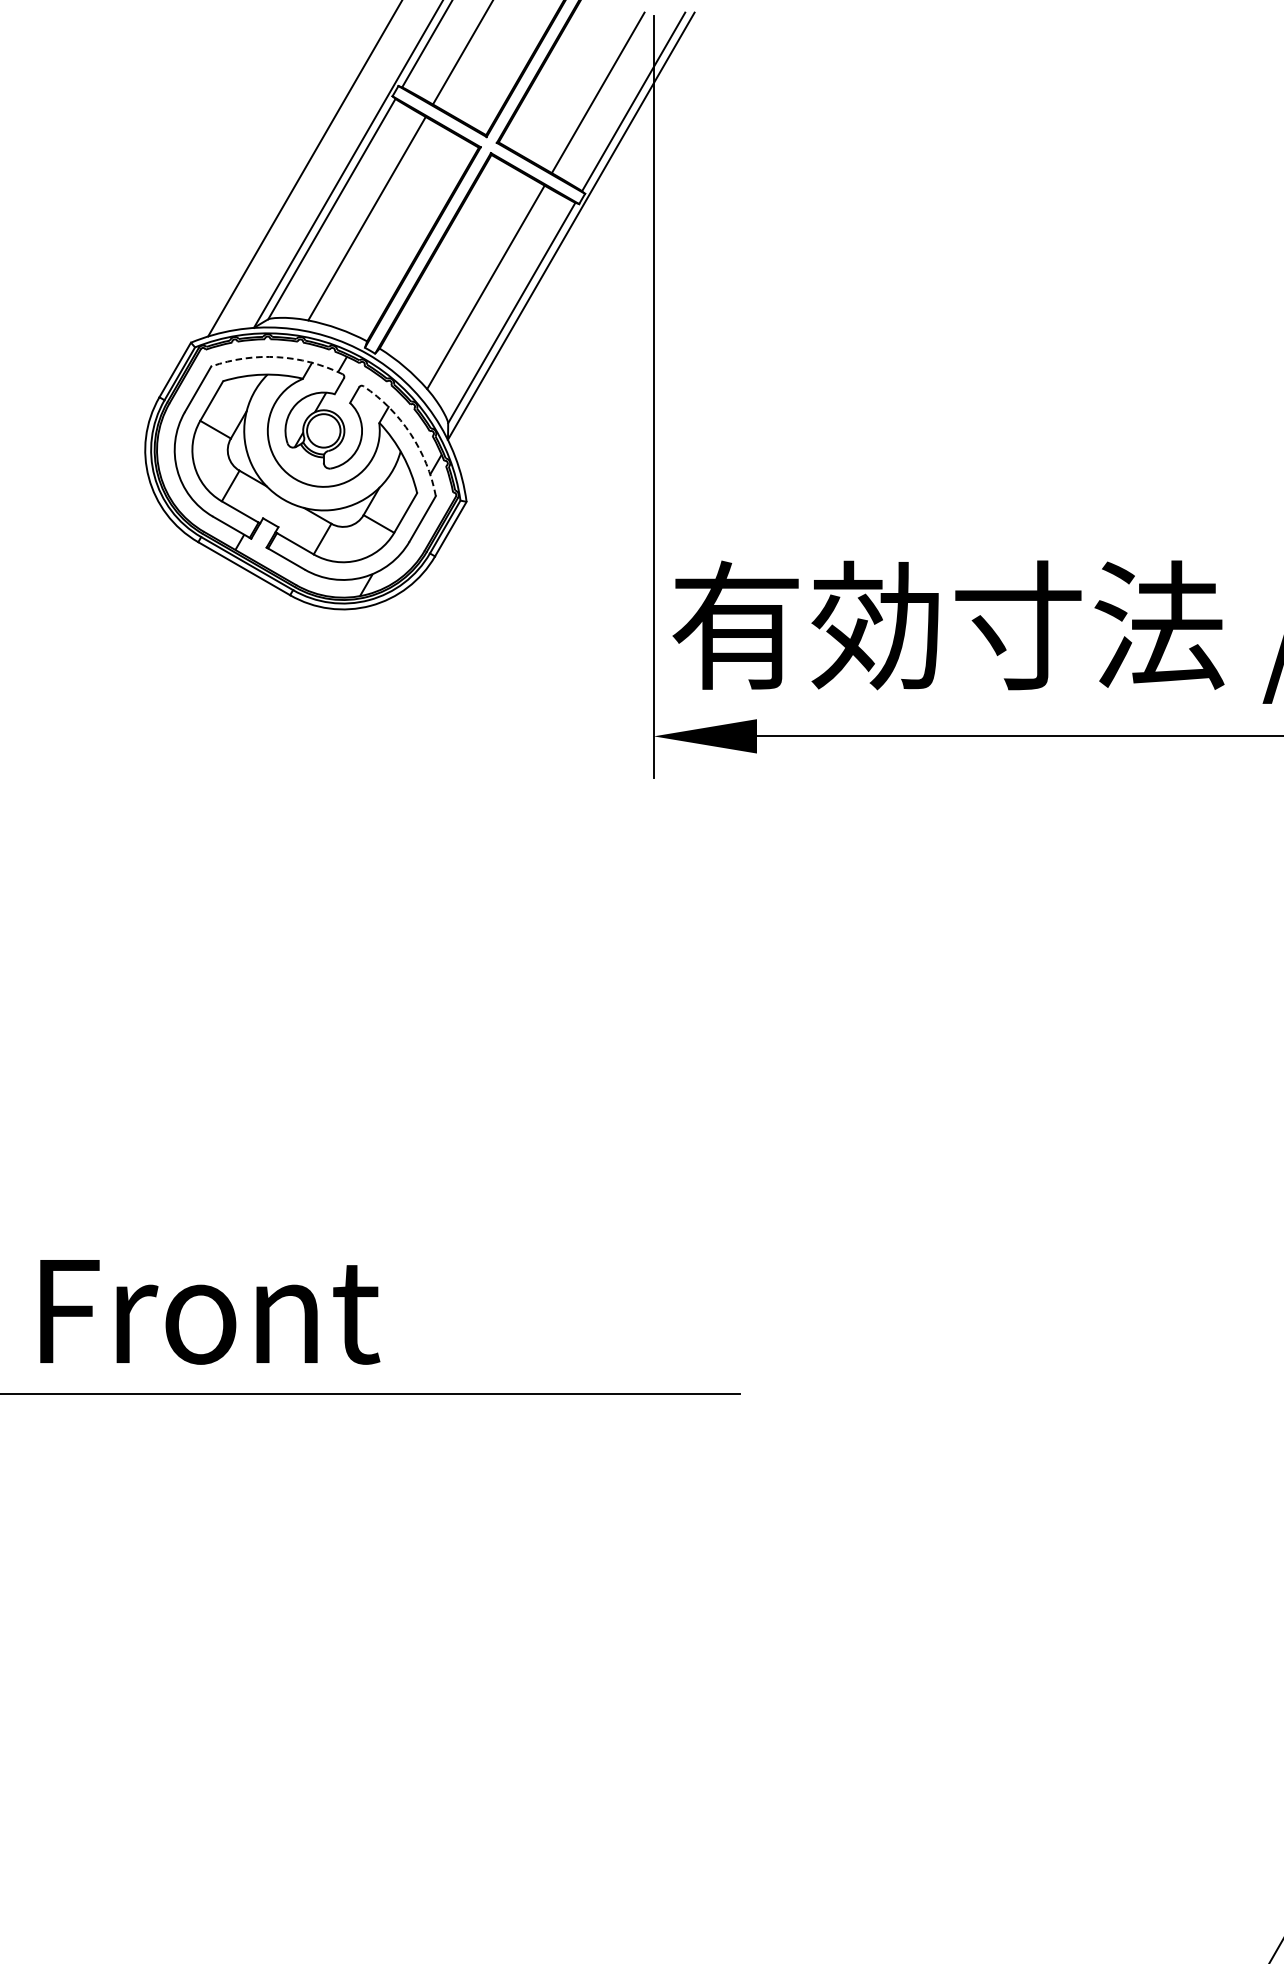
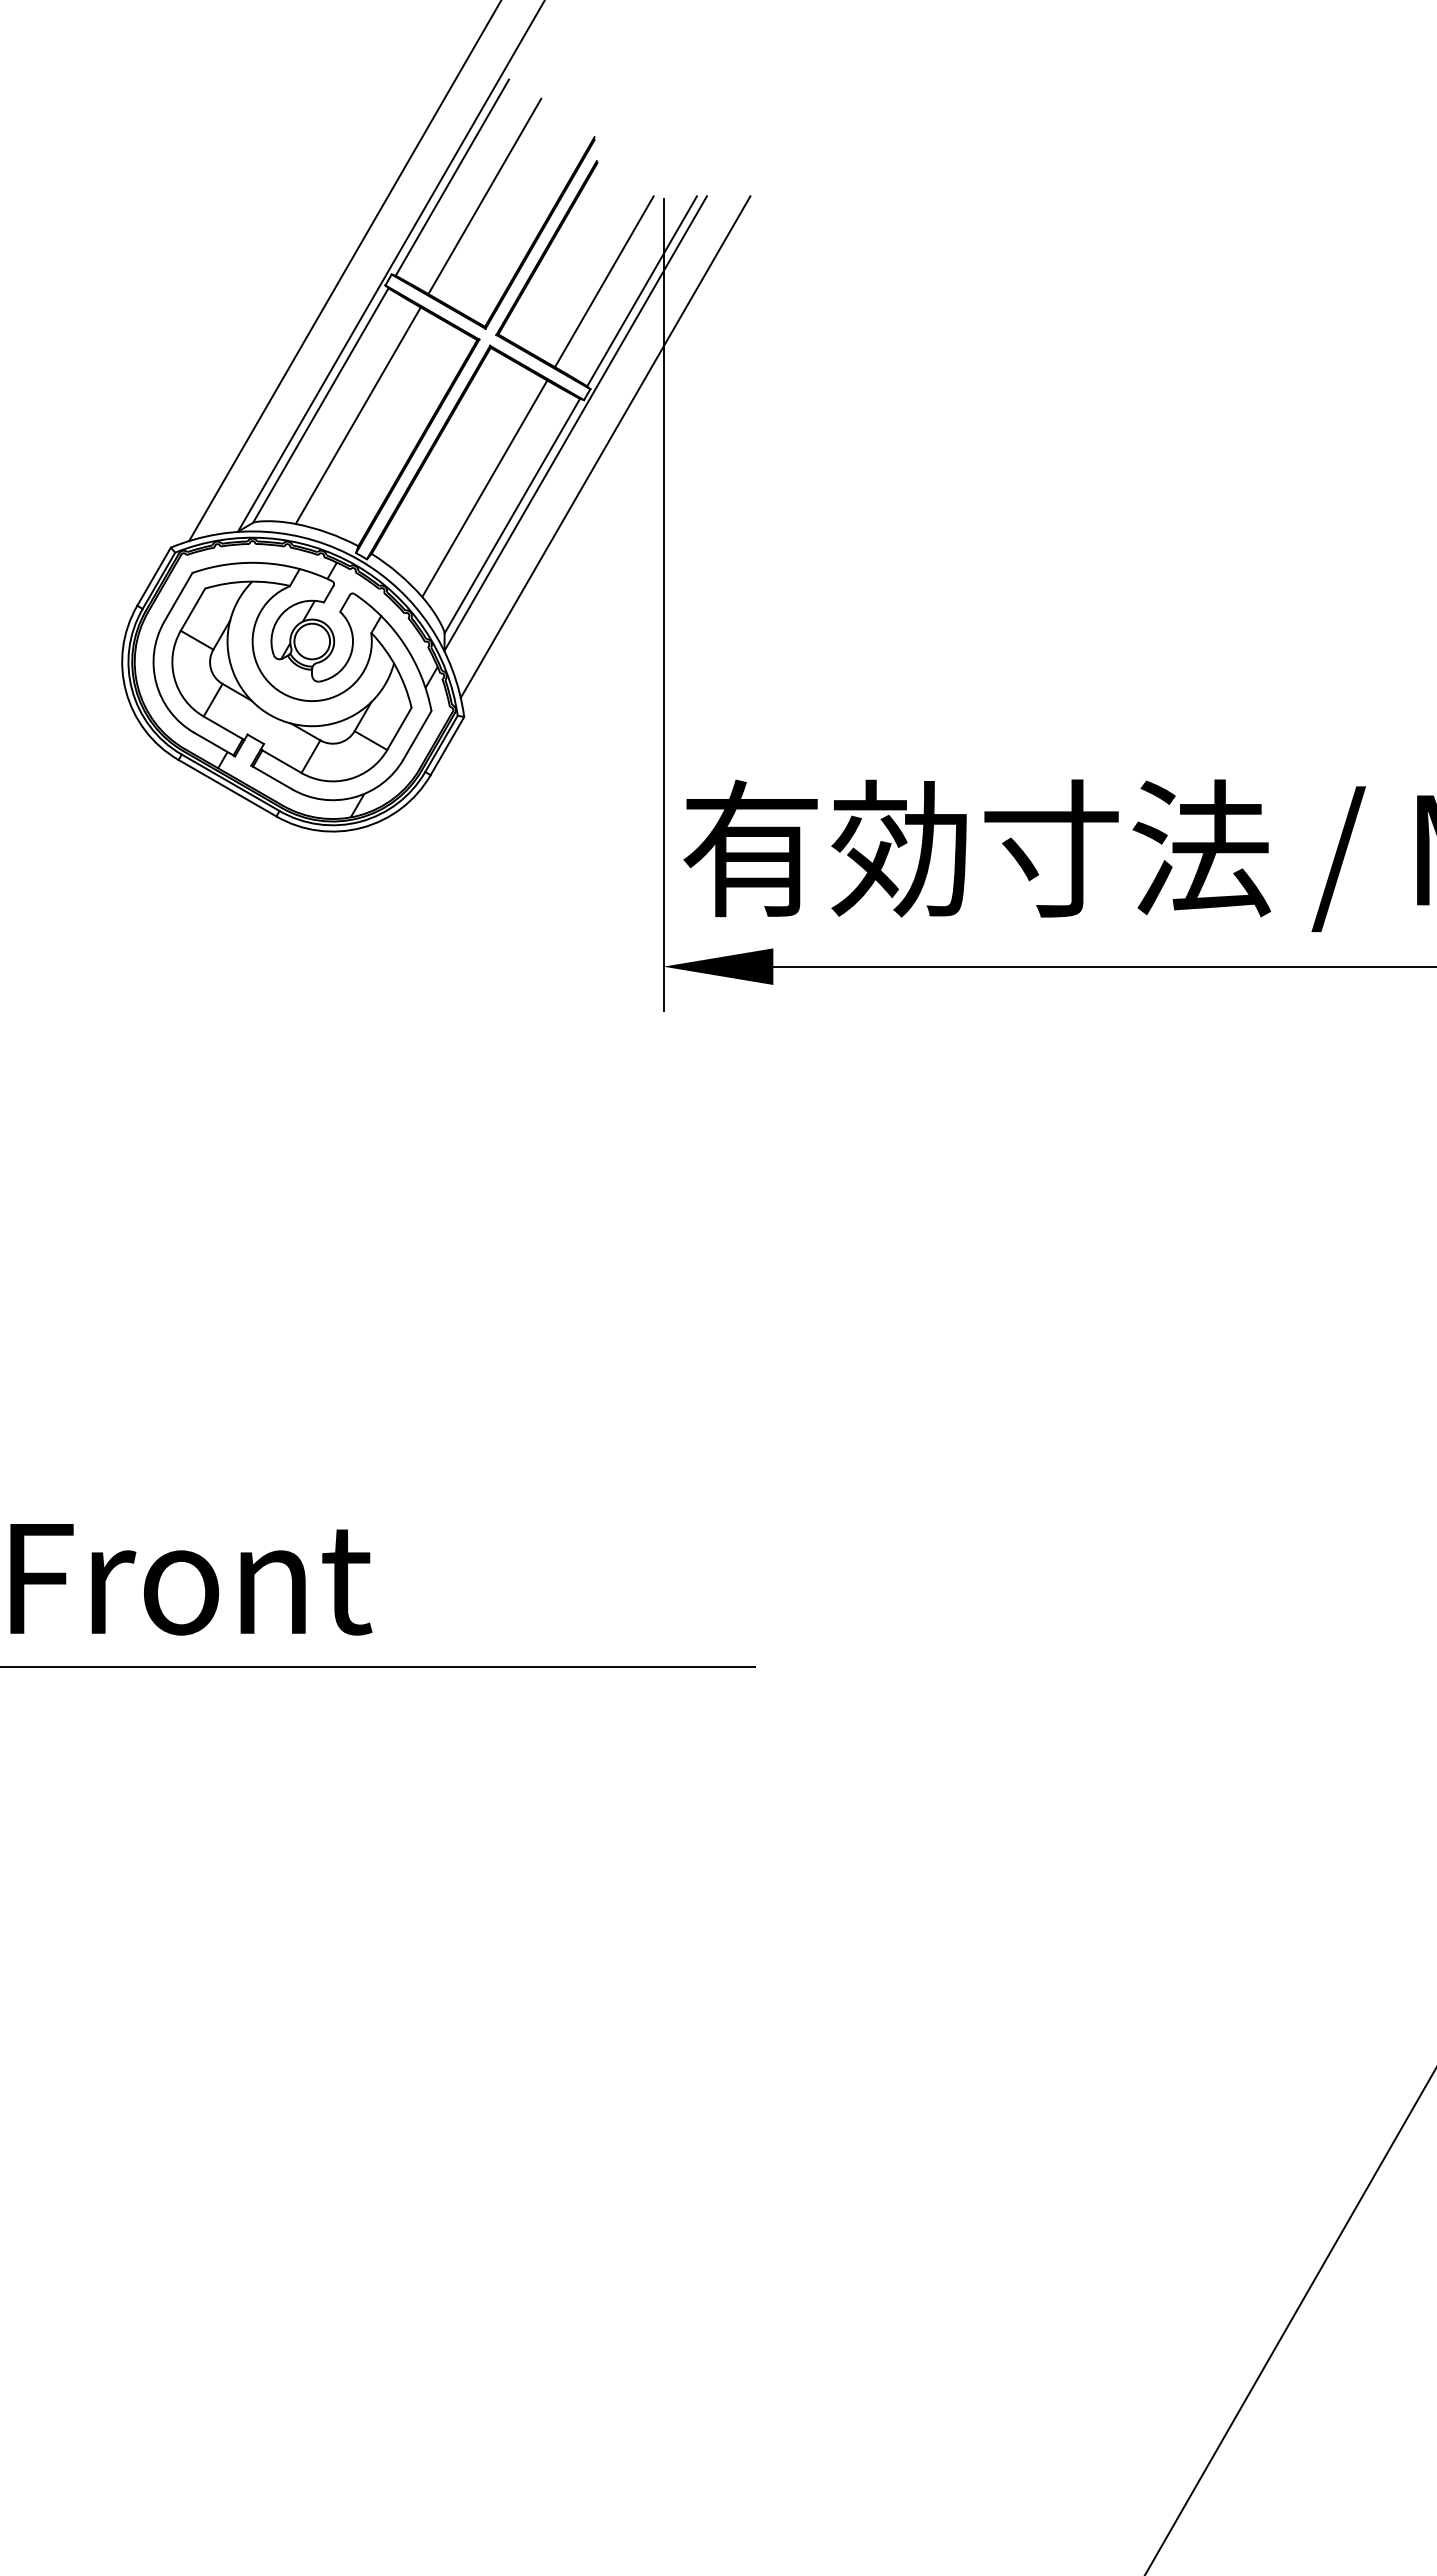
line: (599, 247) -> (605, 446), added
arc: (278, 357) -> (263, 563), dashed -> solid
arc: (410, 433) -> (404, 644), dashed -> solid

